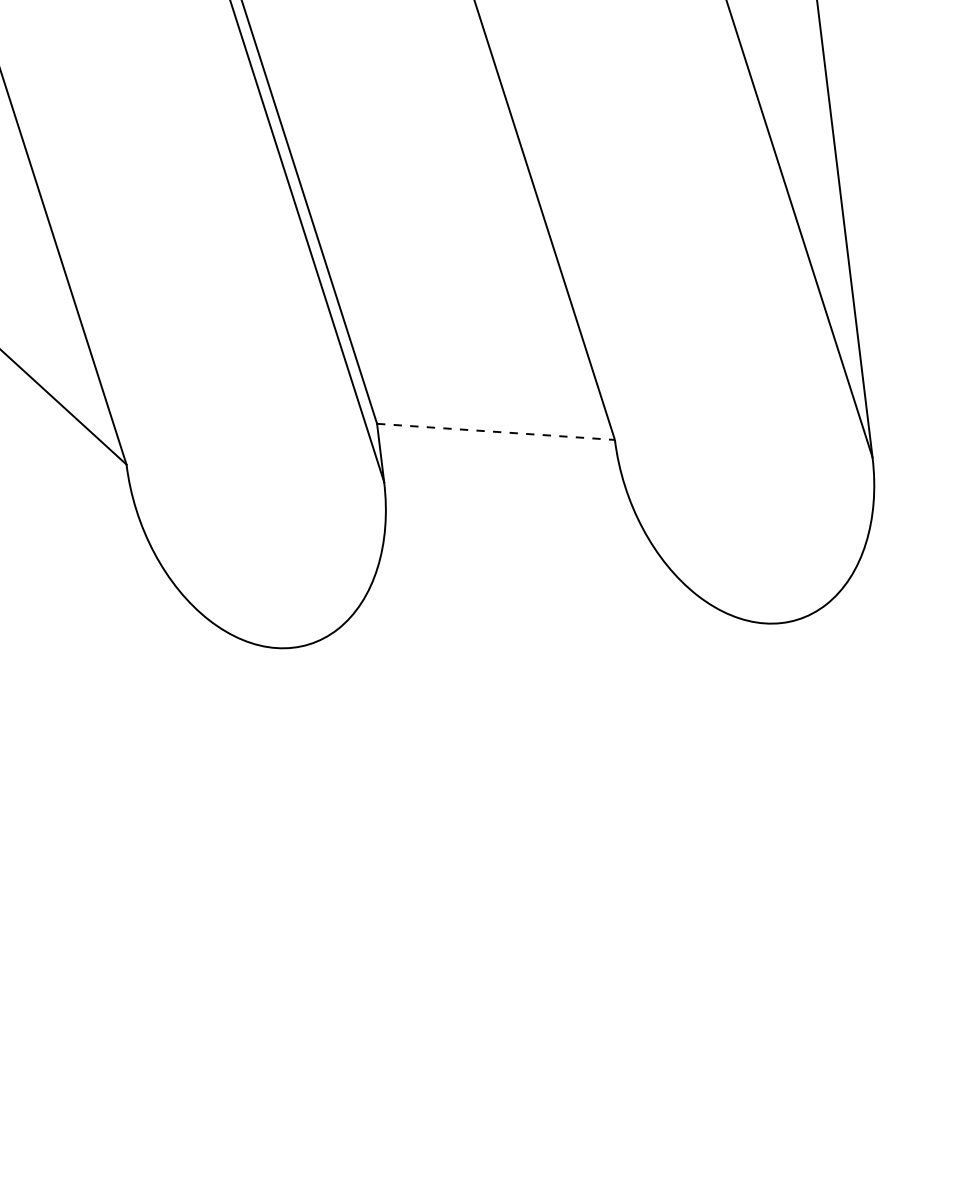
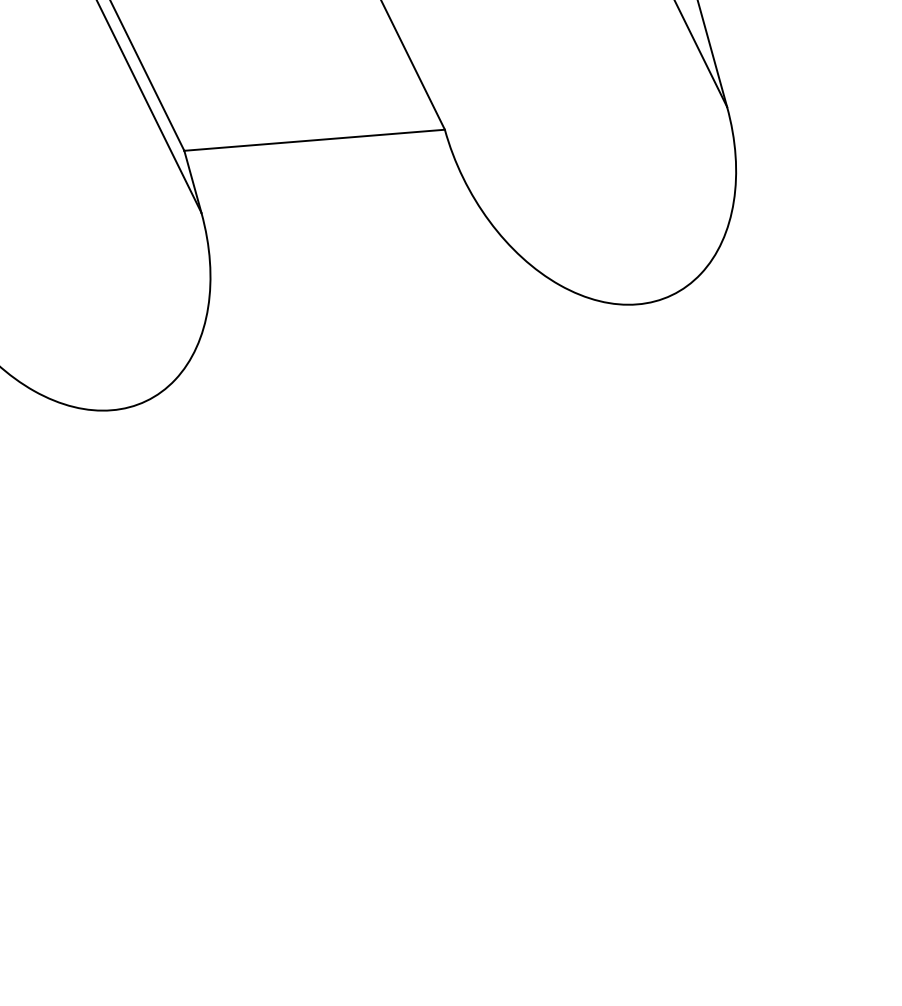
line: (496, 431) -> (315, 139), dashed -> solid

